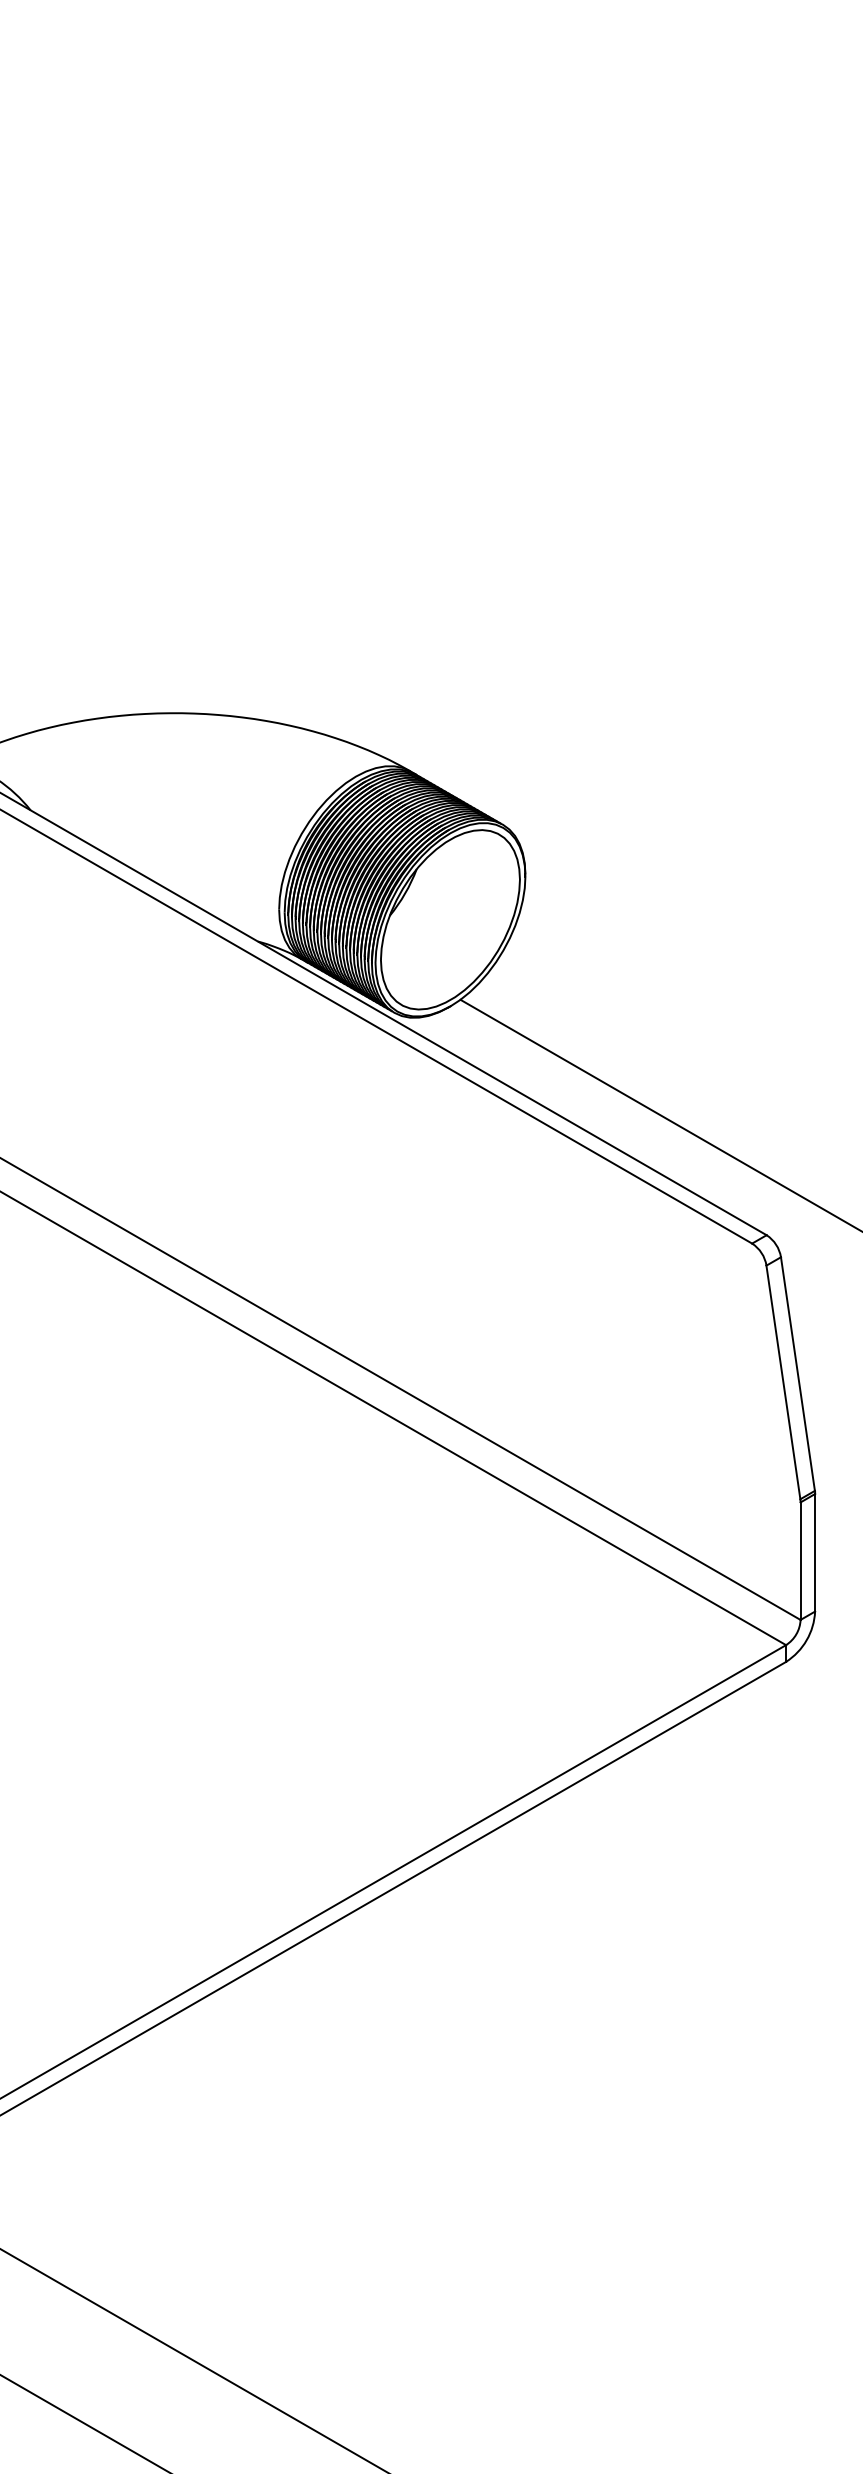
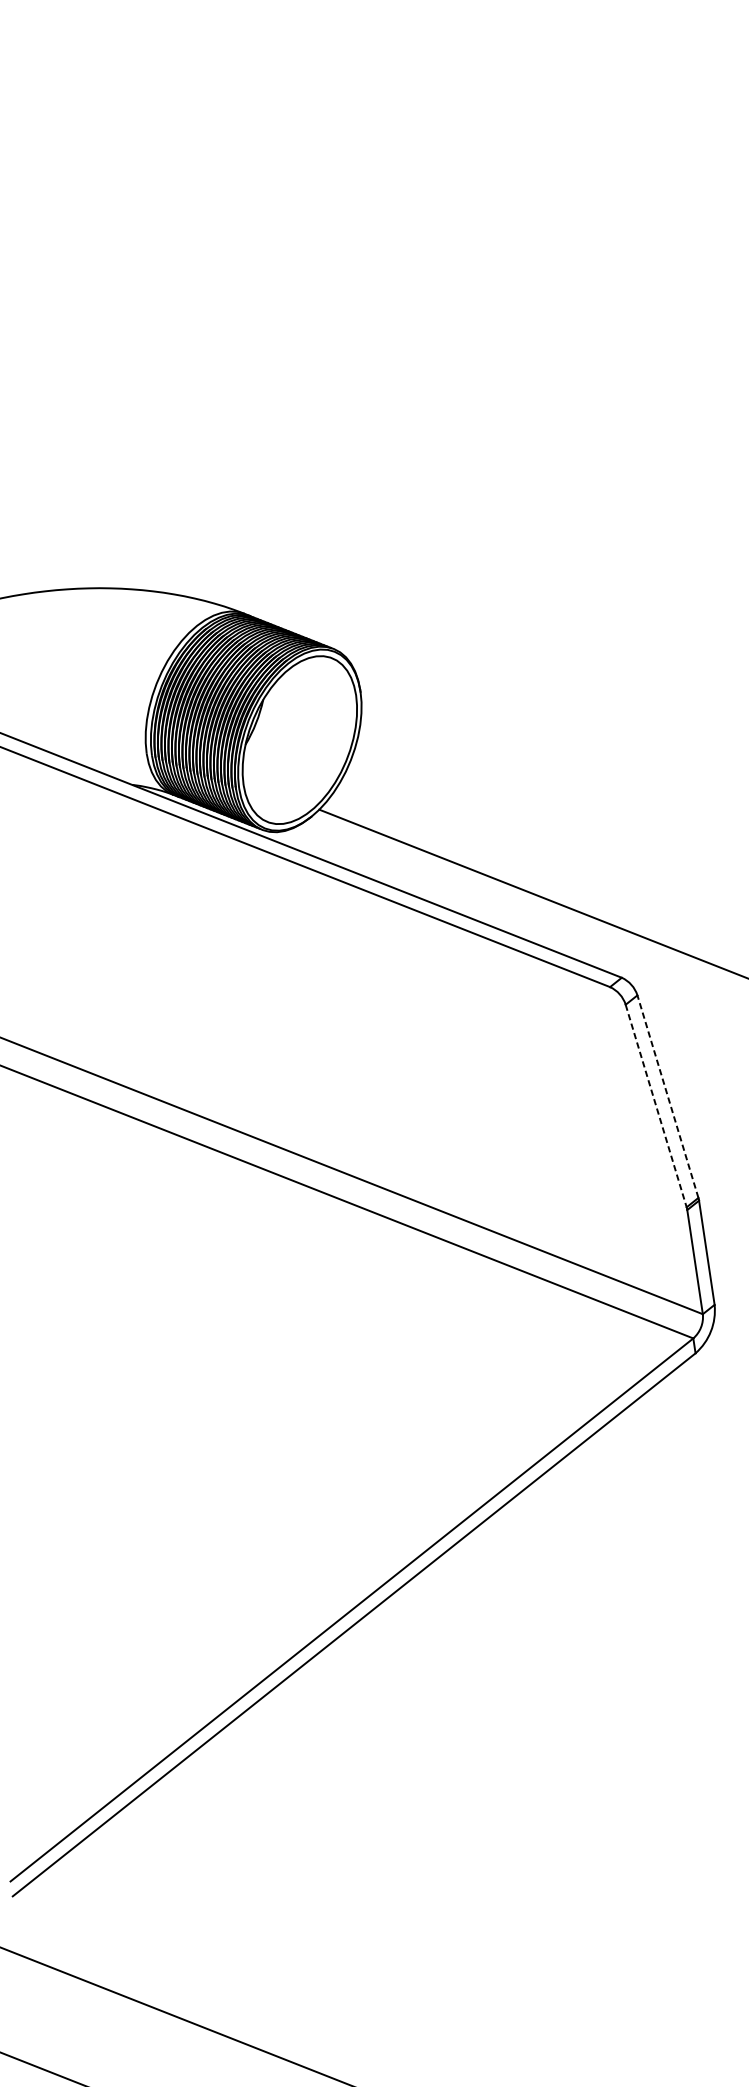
line: (797, 1373) -> (667, 1096), solid -> dashed
line: (783, 1382) -> (656, 1106), solid -> dashed

